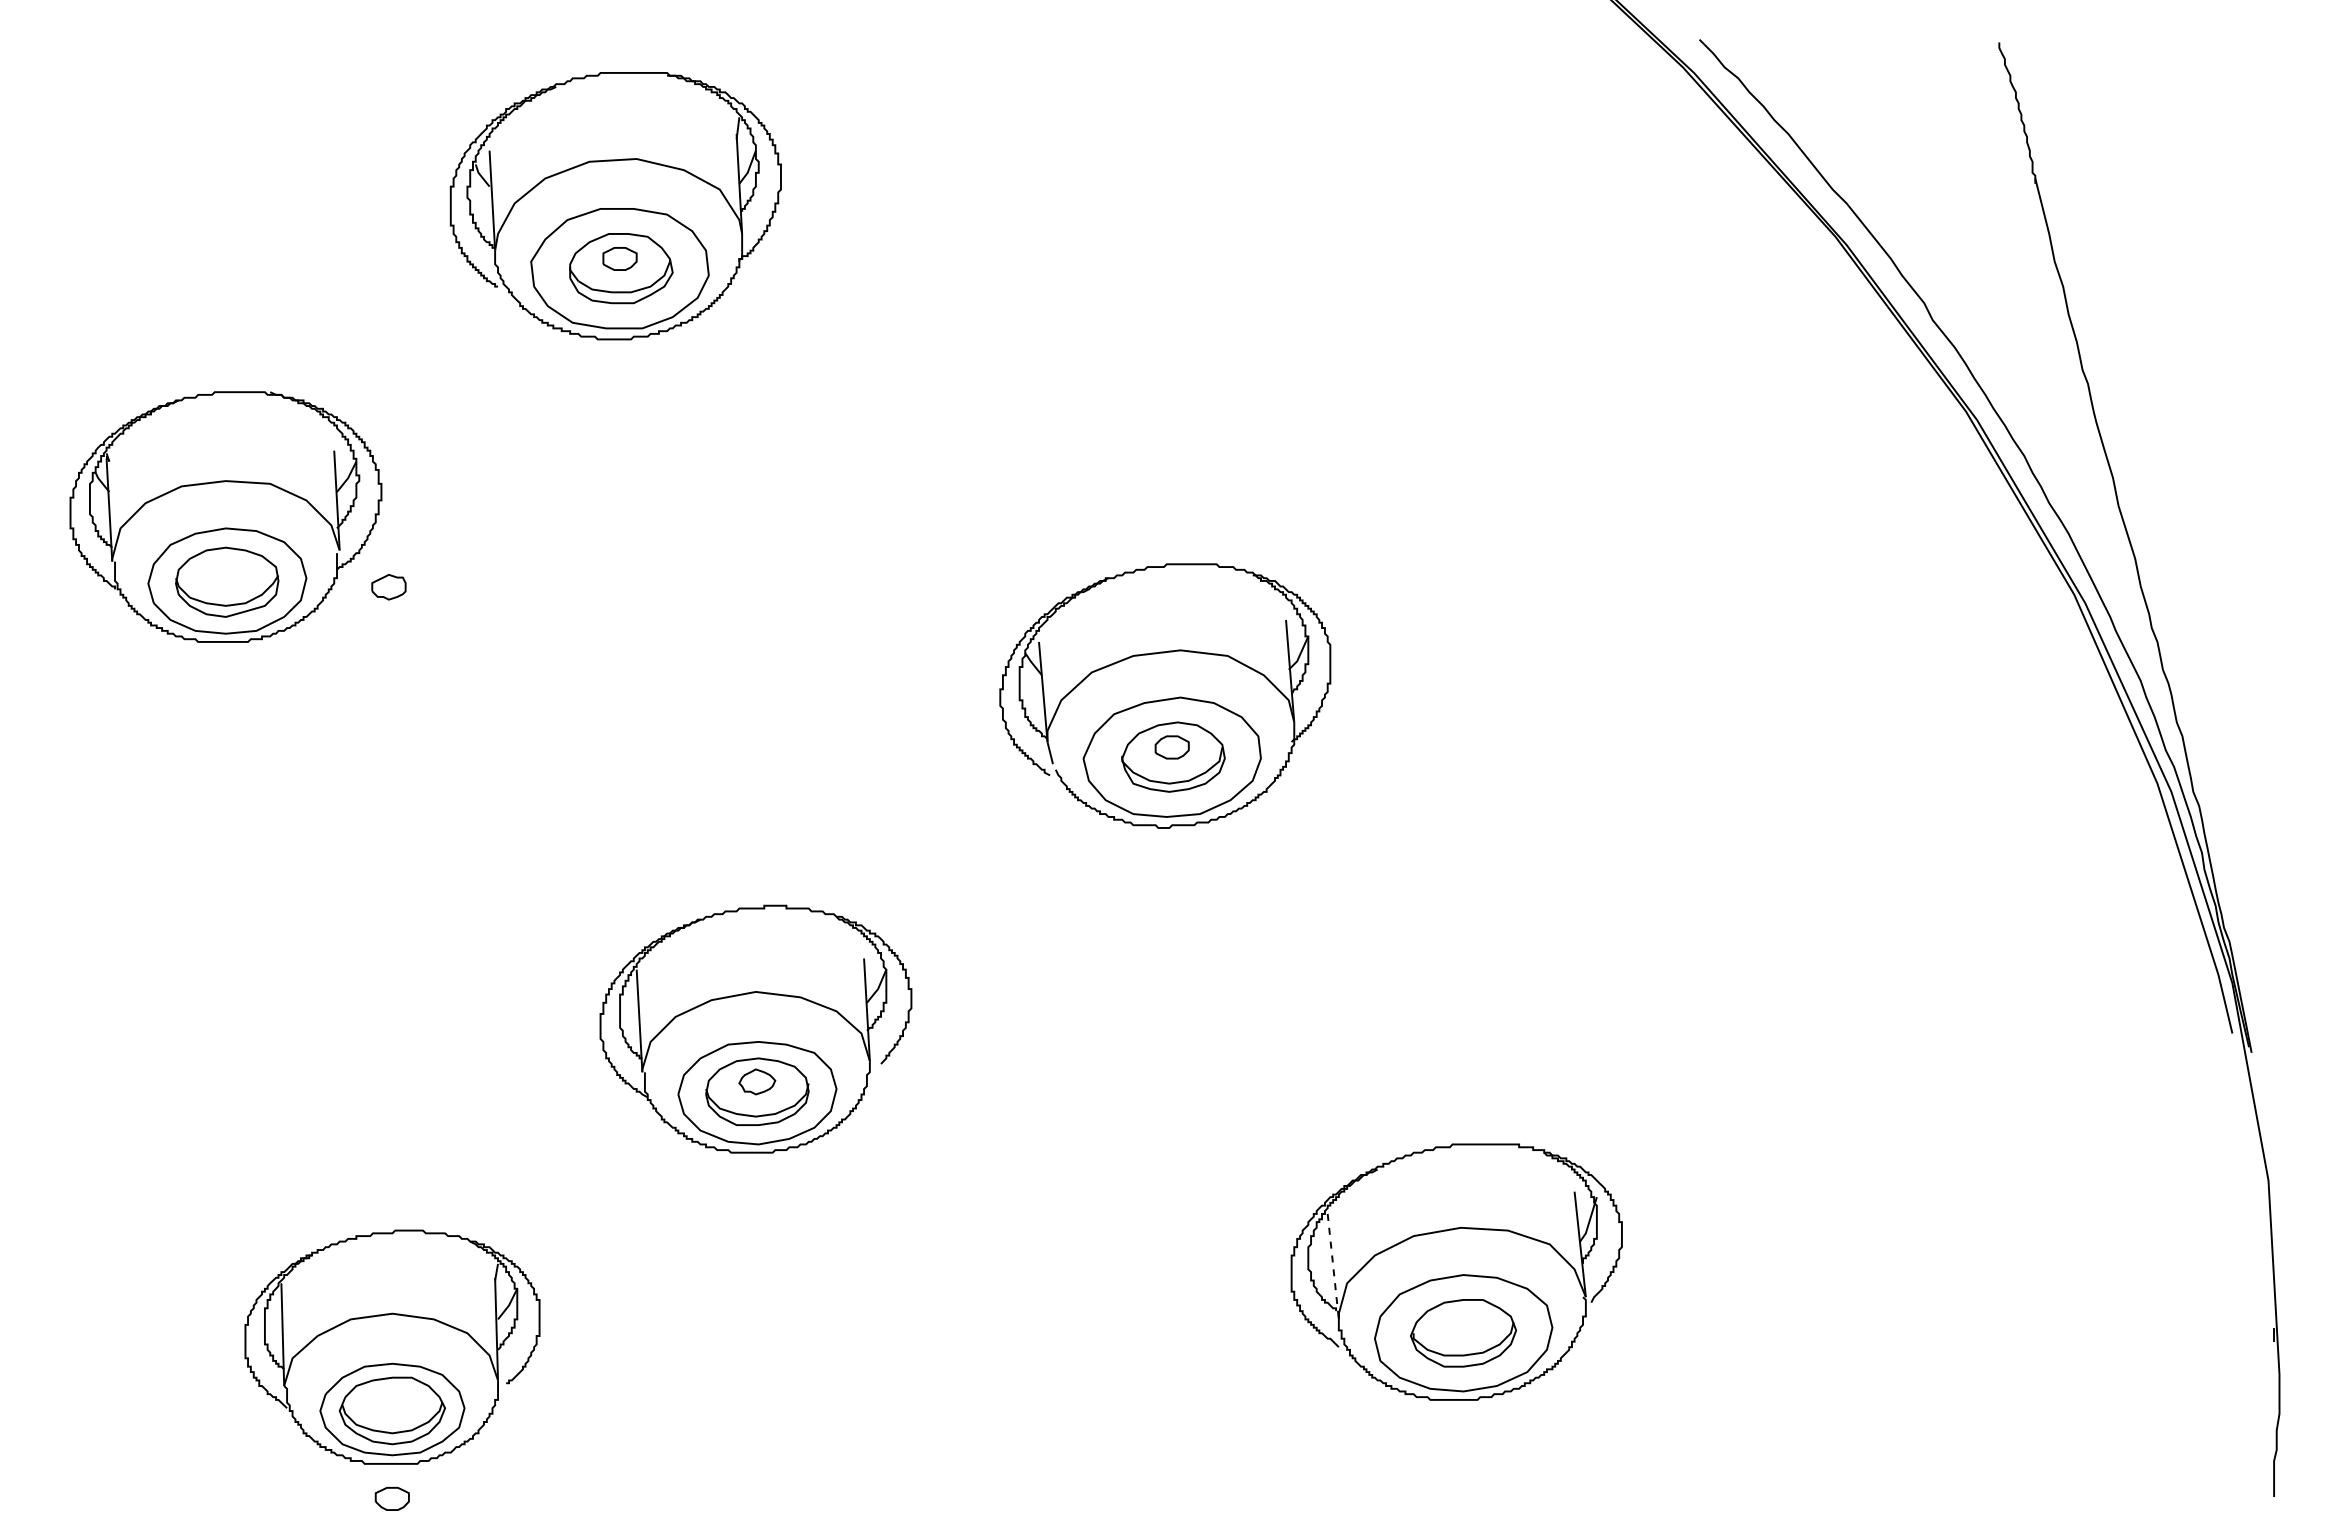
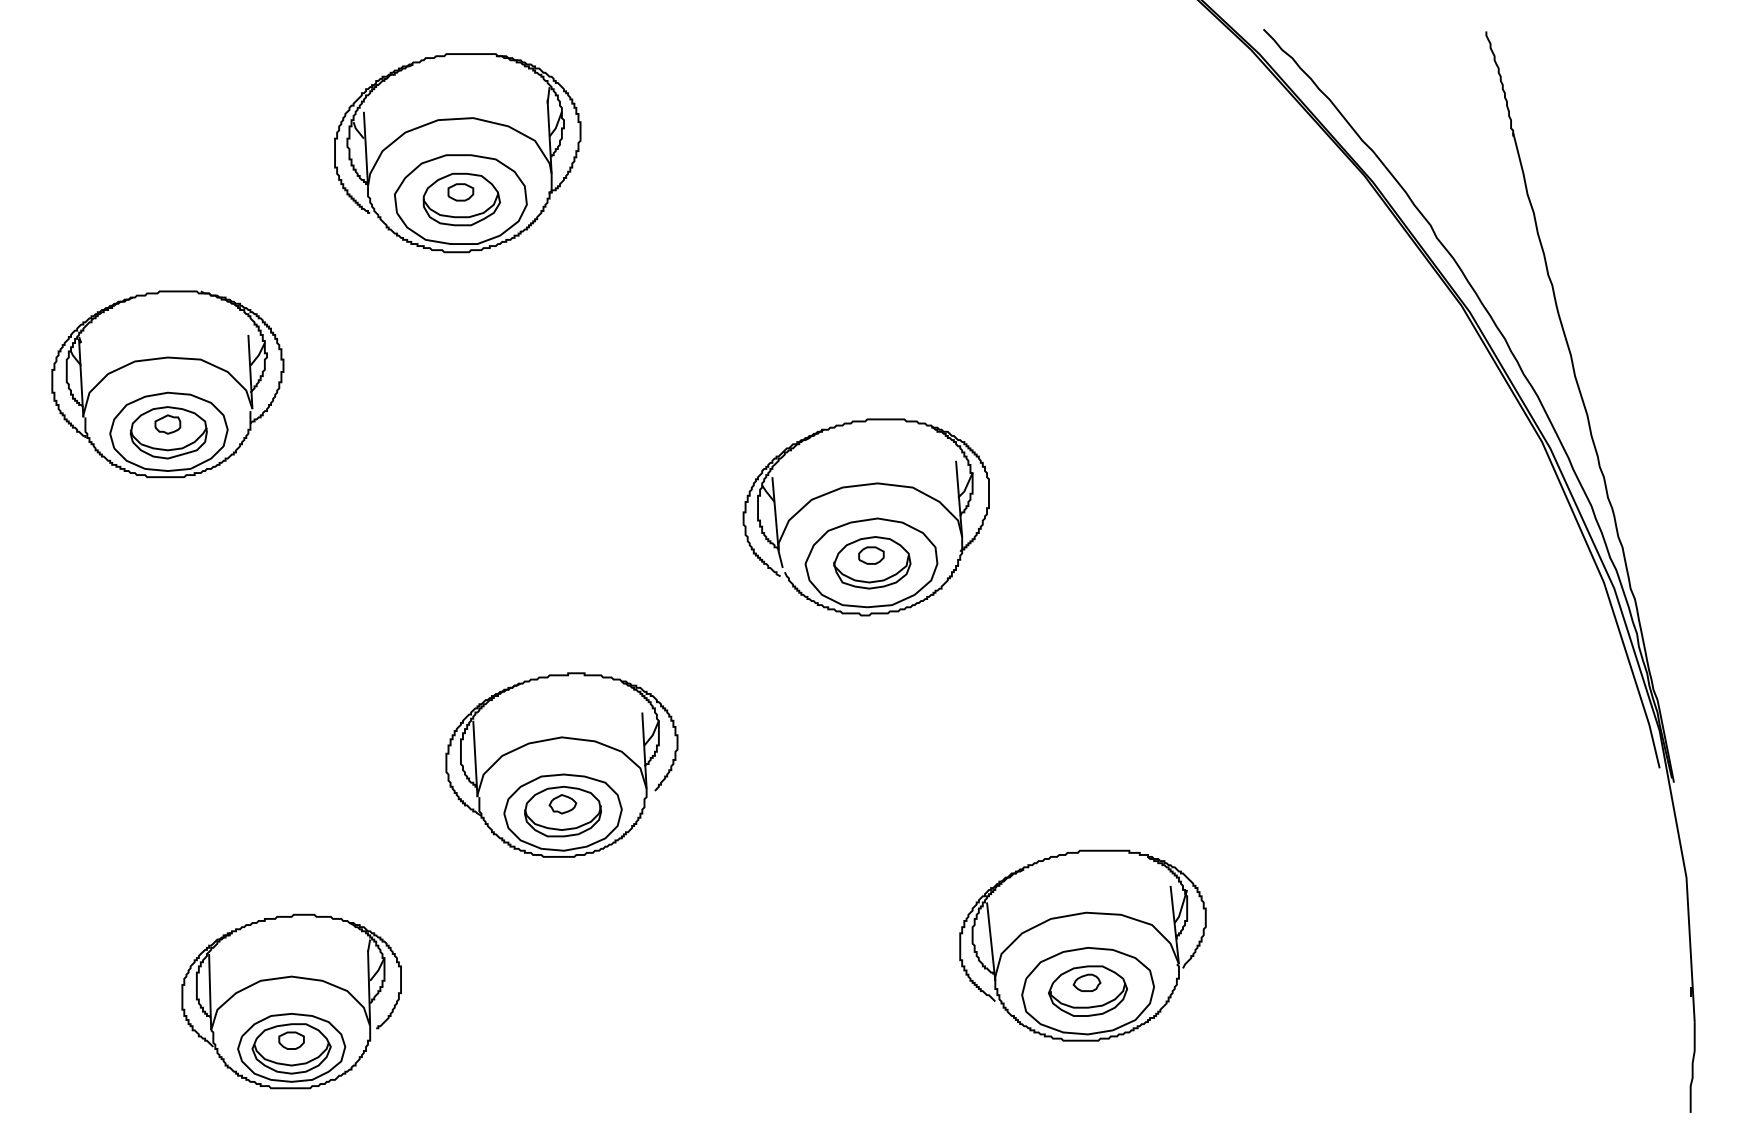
part: (388, 587) -> (167, 424), moved
line: (1333, 1267) -> (991, 942), dashed -> solid
part: (1462, 1322) -> (1087, 983), added
part: (391, 1498) -> (290, 1040), moved

